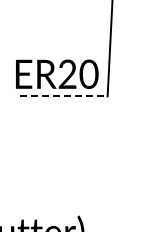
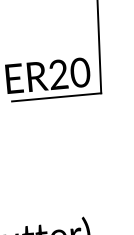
line: (63, 96) -> (56, 97), dashed -> solid

